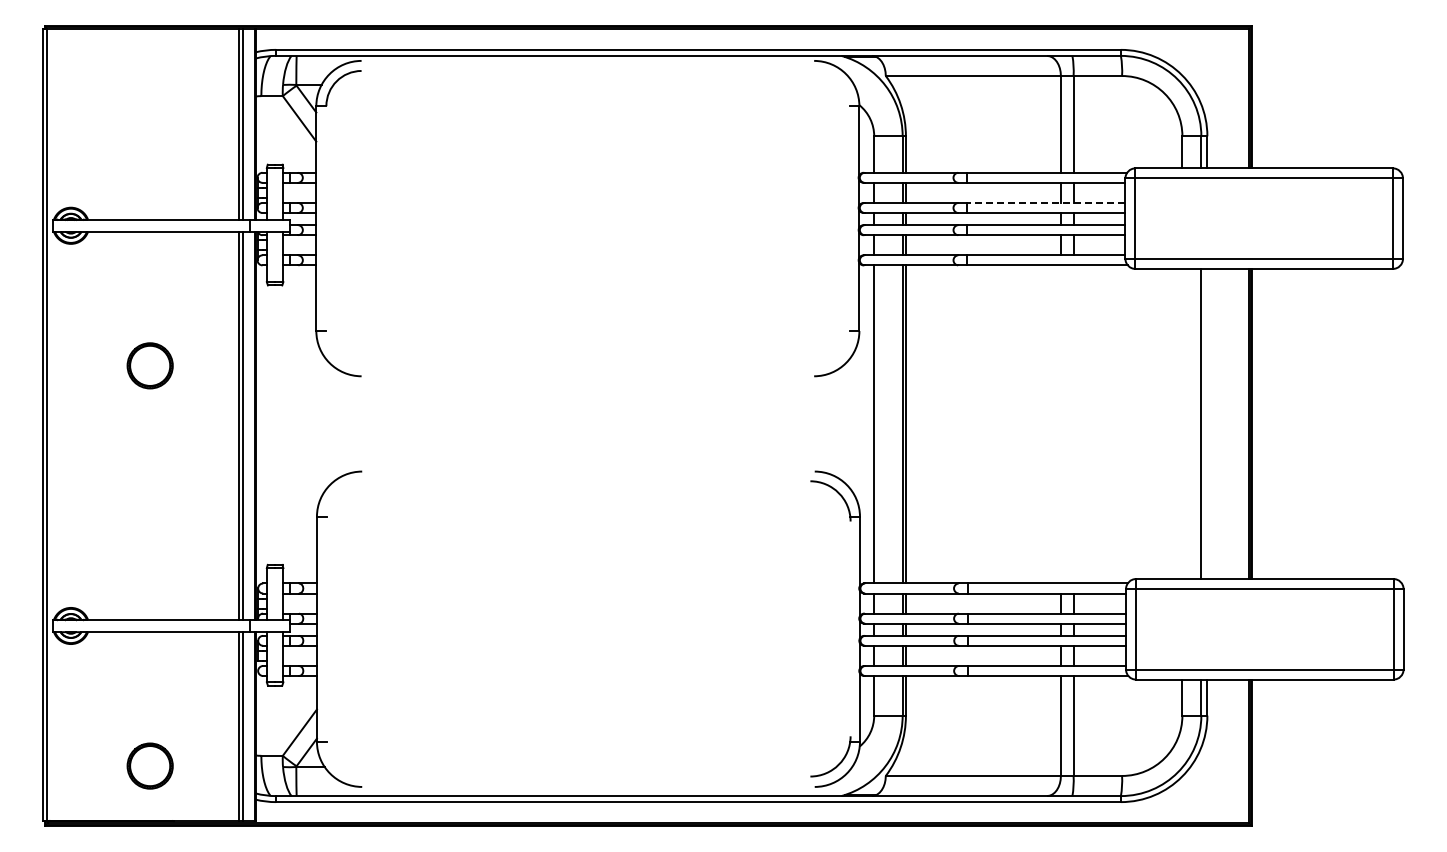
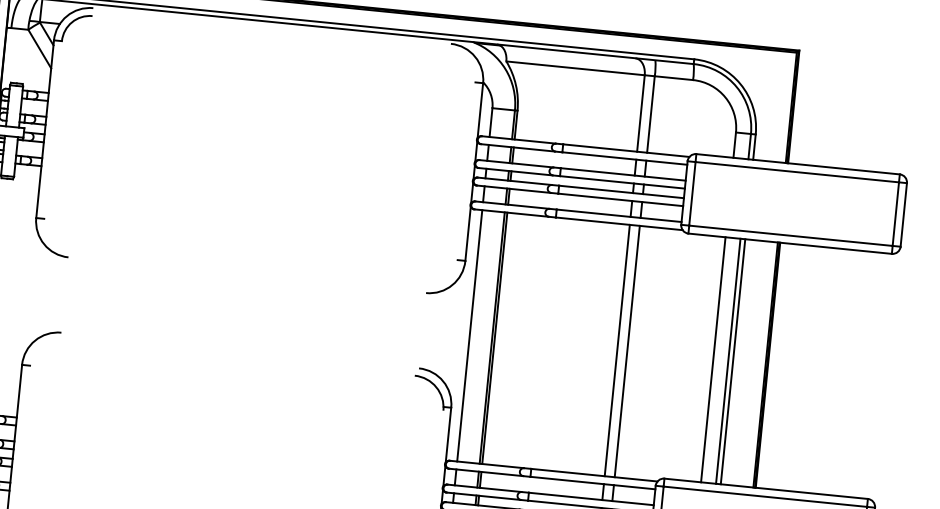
line: (1045, 202) -> (622, 173), dashed -> solid
line: (1182, 423) -> (713, 359), added
line: (1207, 423) -> (733, 361), added
line: (1060, 424) -> (616, 350), added
line: (1073, 424) -> (627, 351), added

